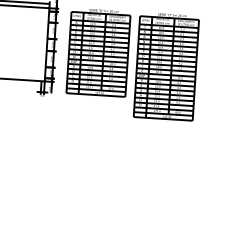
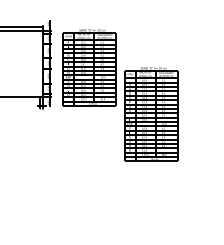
part: (166, 66) -> (151, 114), moved

